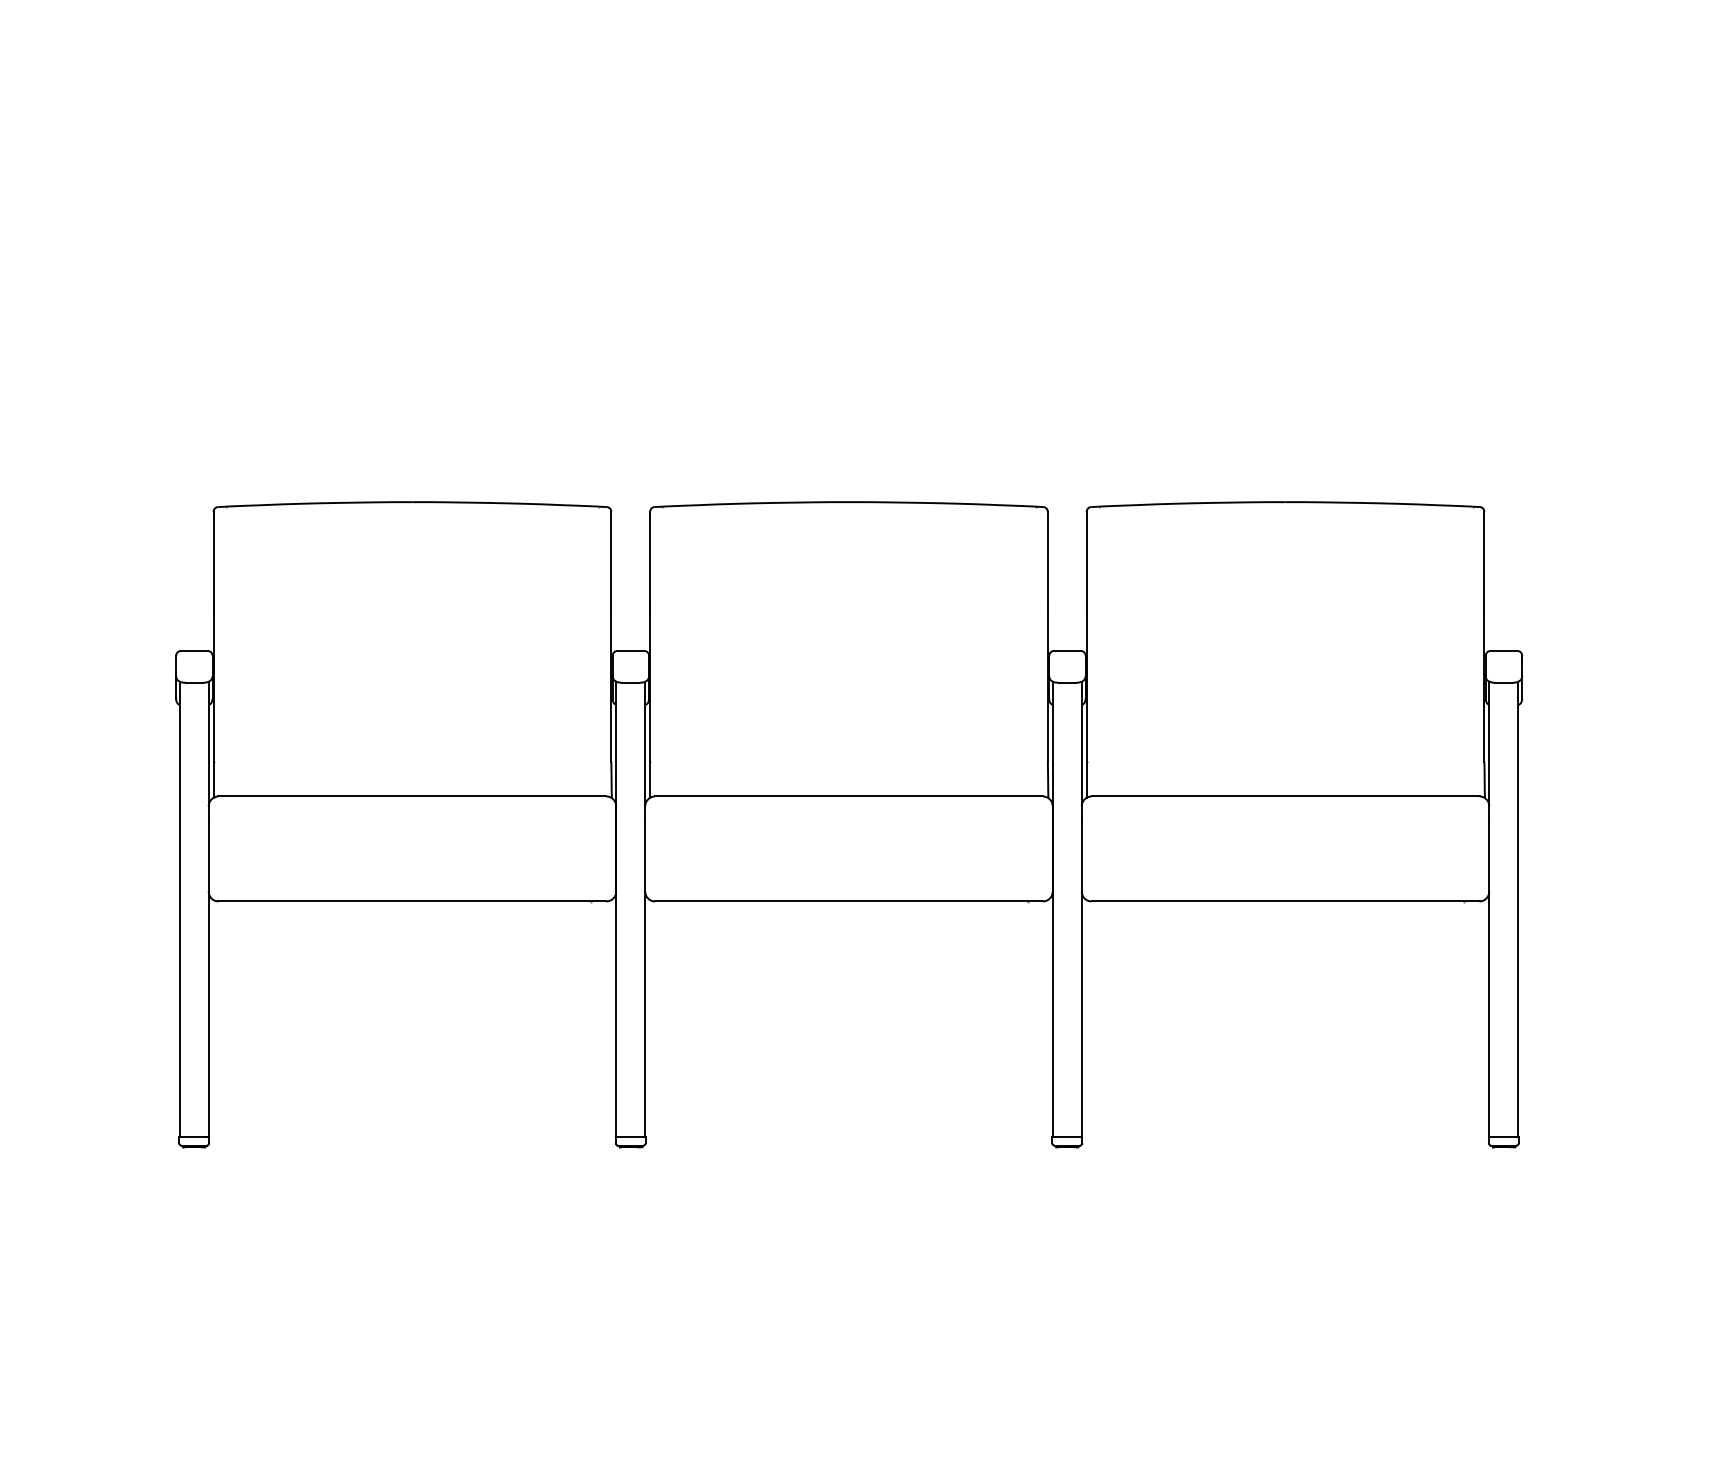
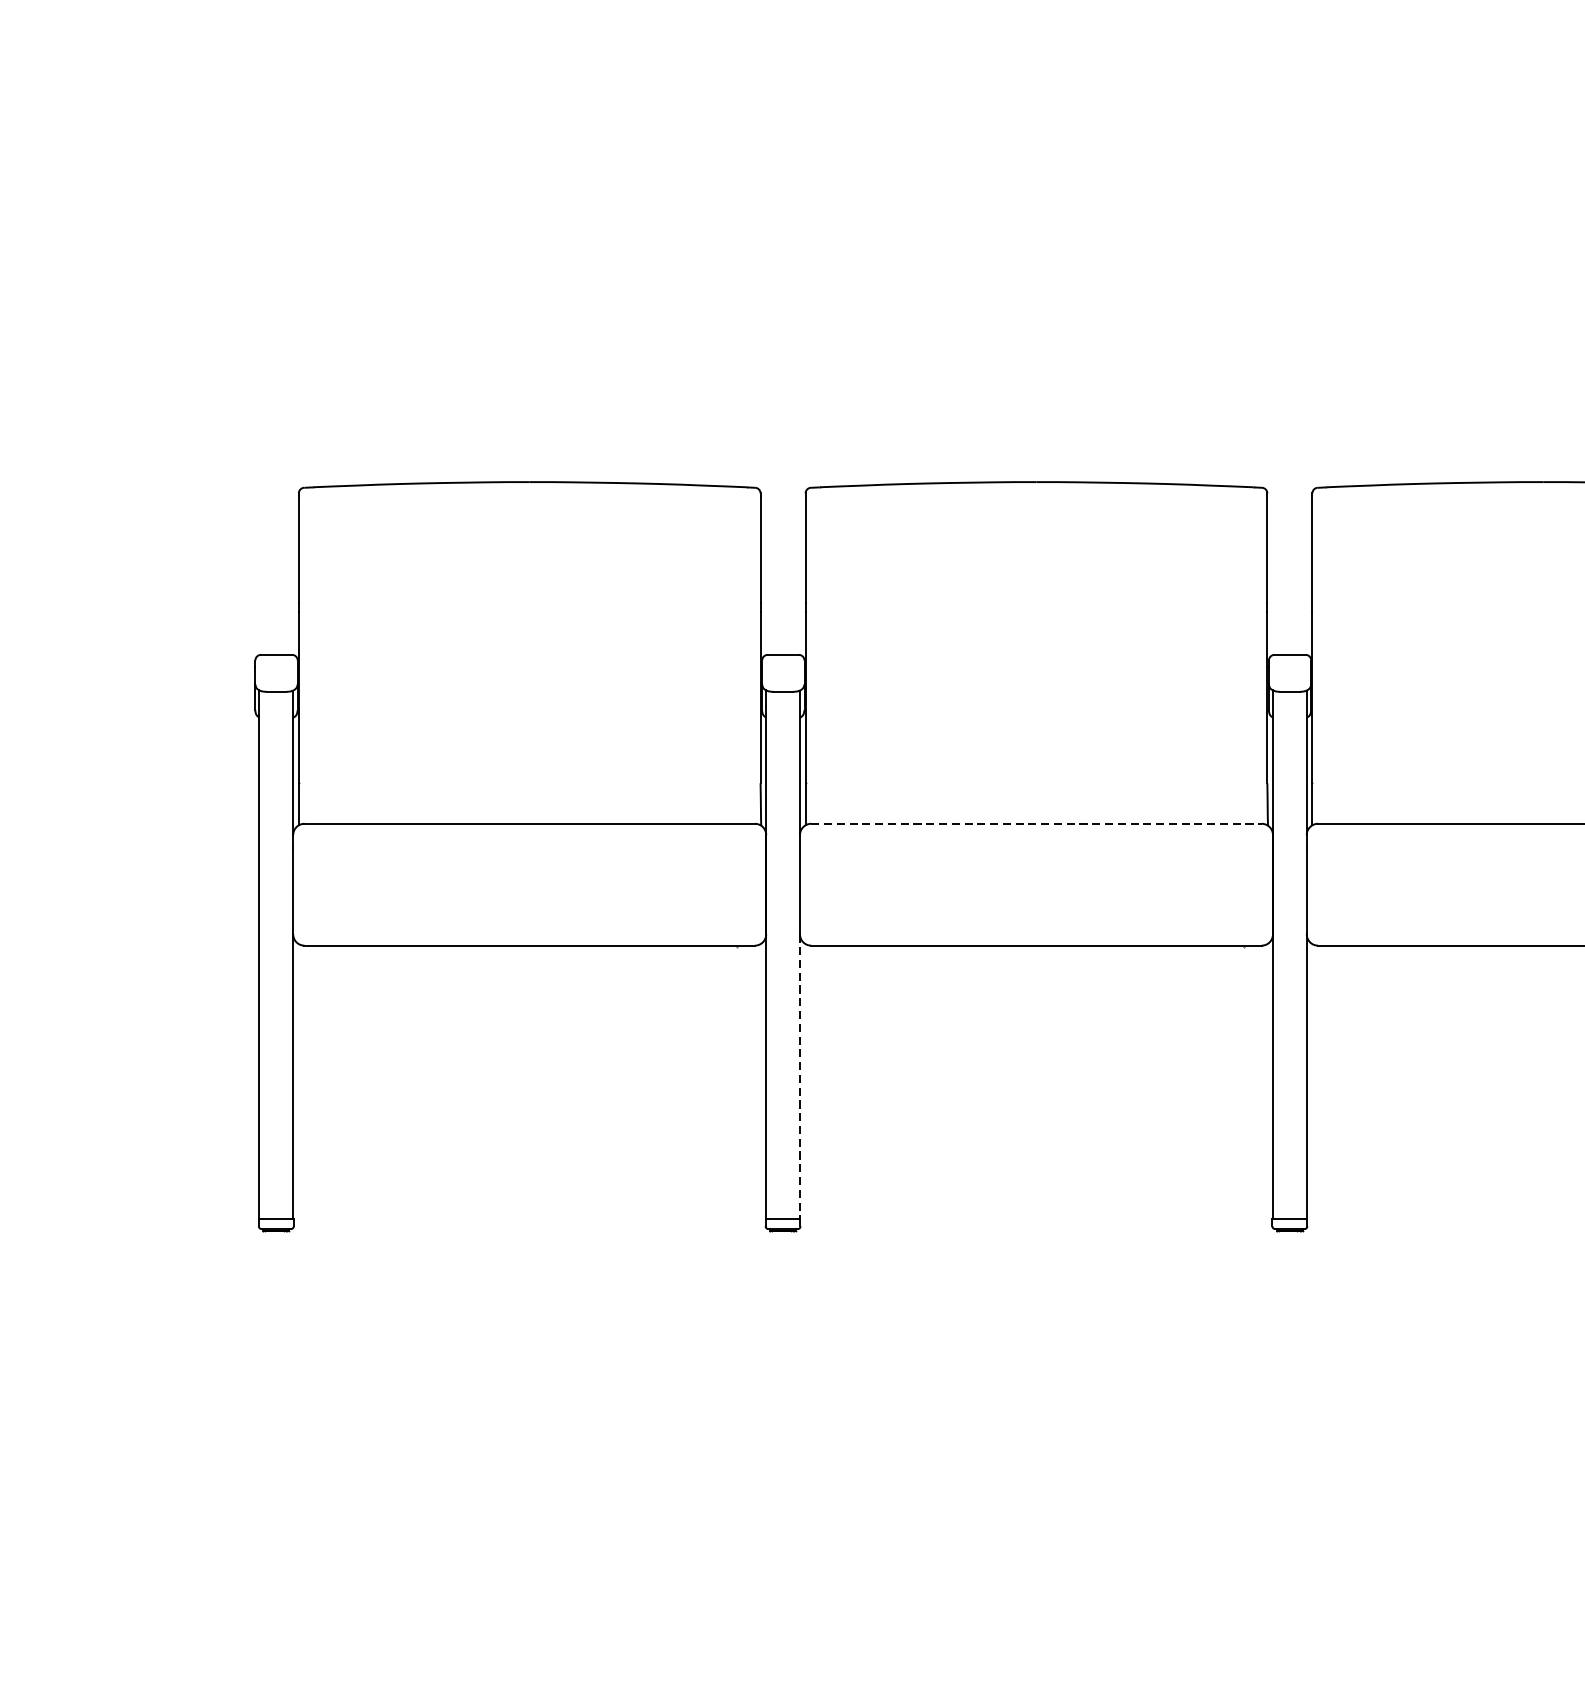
line: (849, 796) -> (1037, 823), solid -> dashed
line: (645, 1014) -> (800, 1076), solid -> dashed

